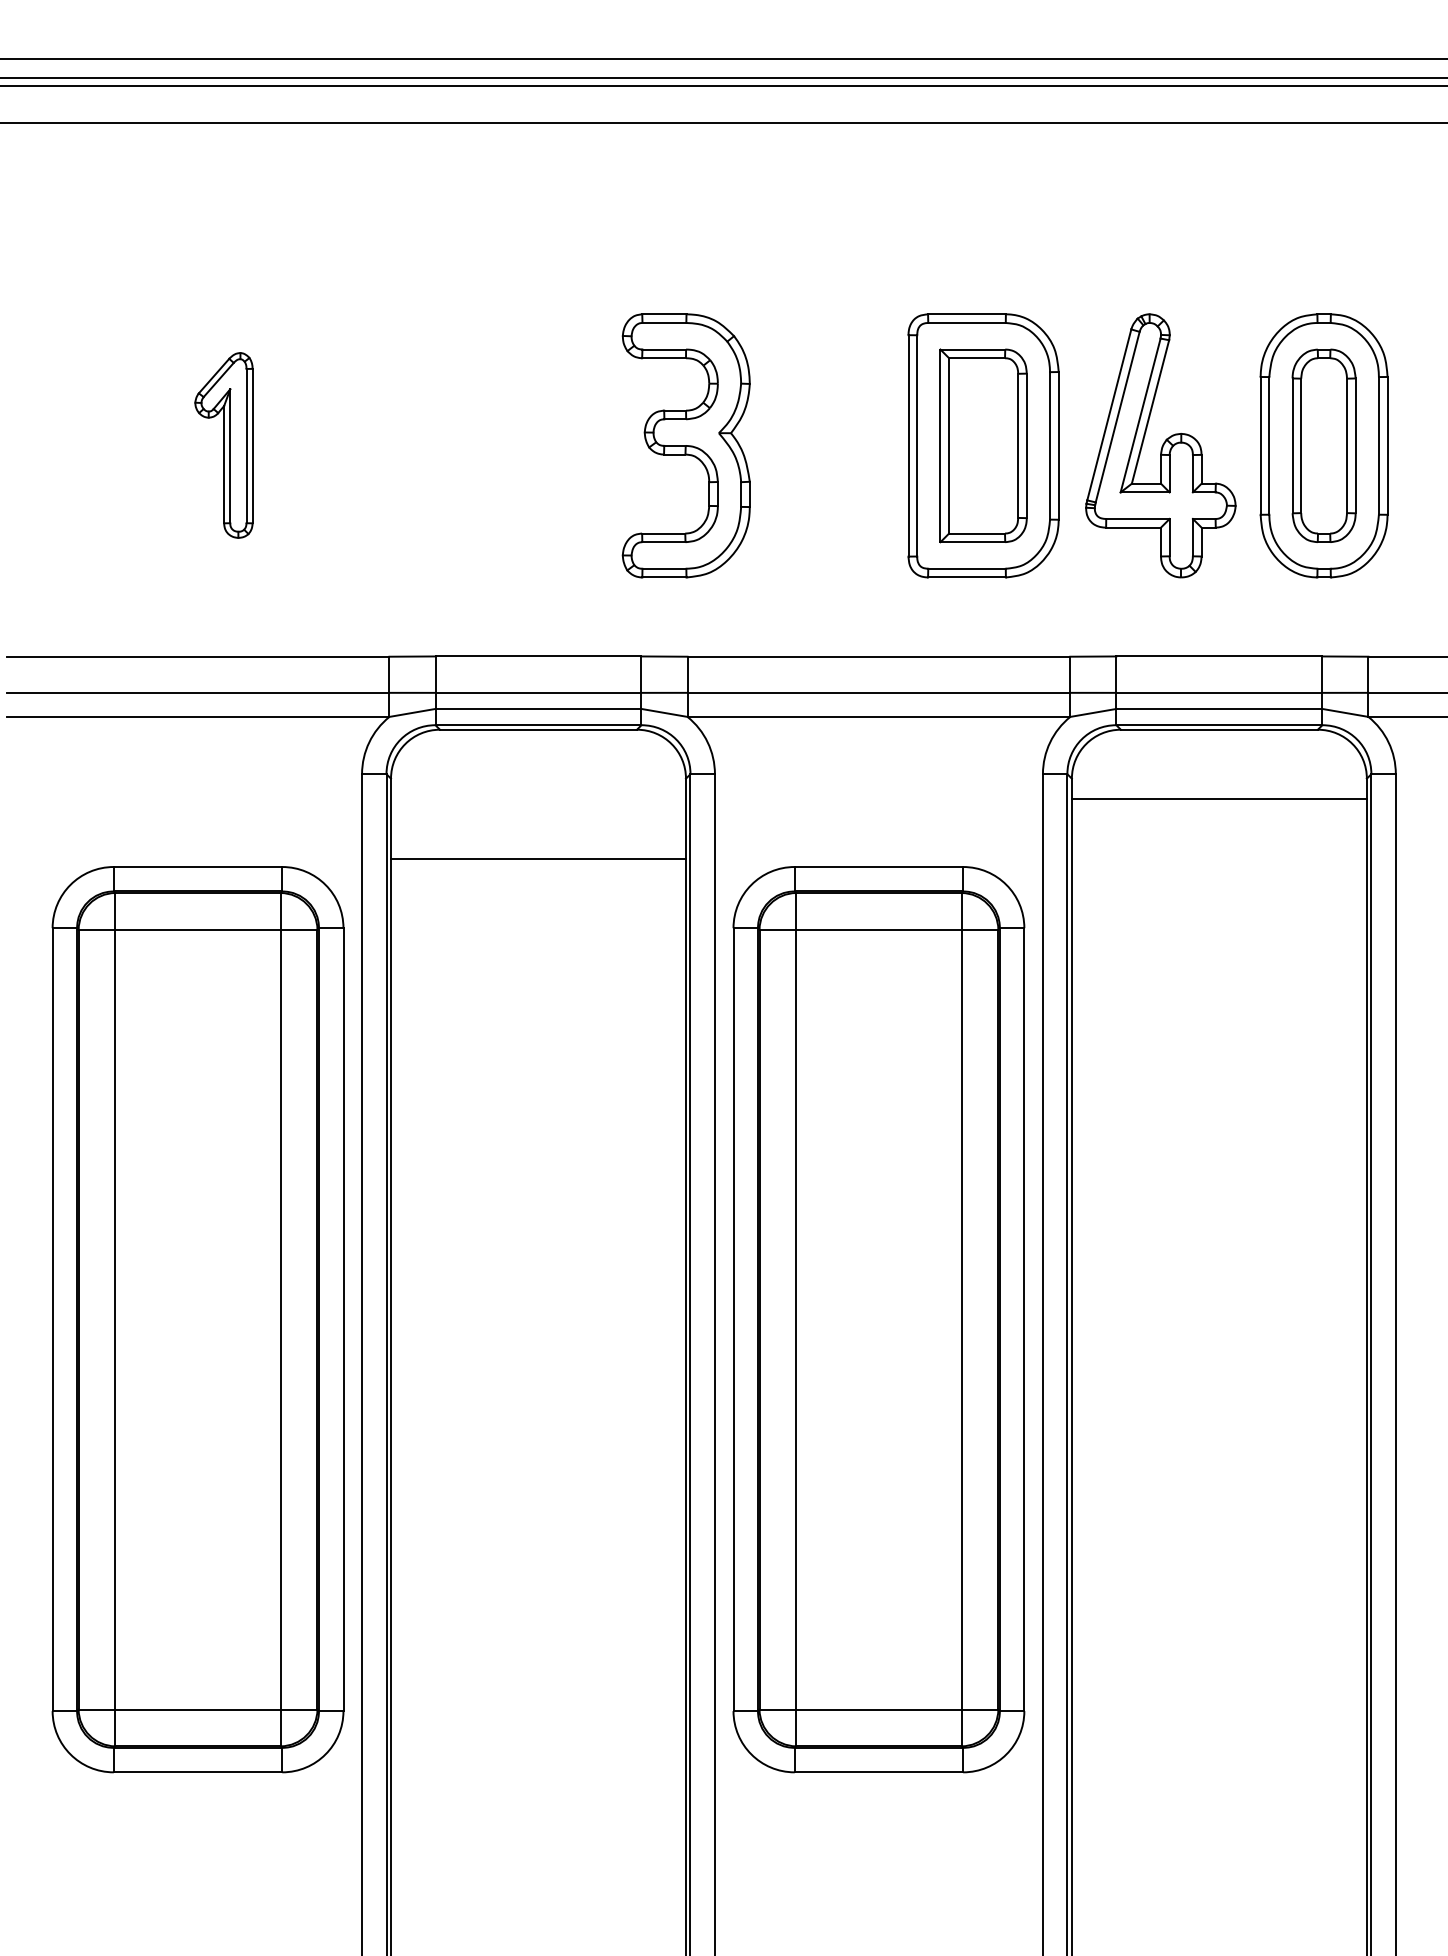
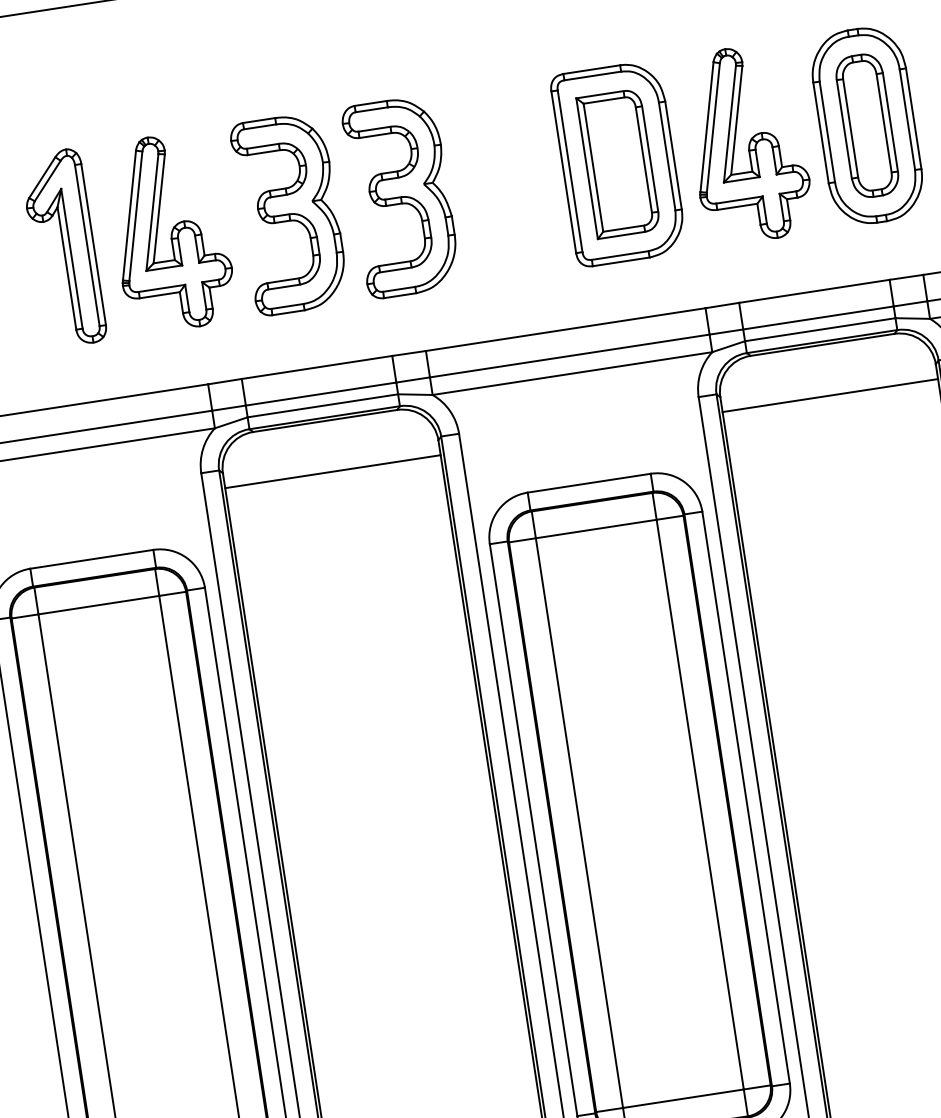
part: (223, 445) -> (63, 248), size x1.43
part: (369, 445) -> (169, 232), added
part: (533, 445) -> (289, 213), added
line: (538, 859) -> (333, 471), moved

